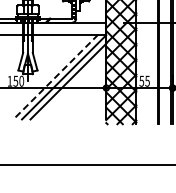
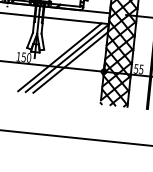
line: (55, 77) -> (59, 57), dashed -> solid

